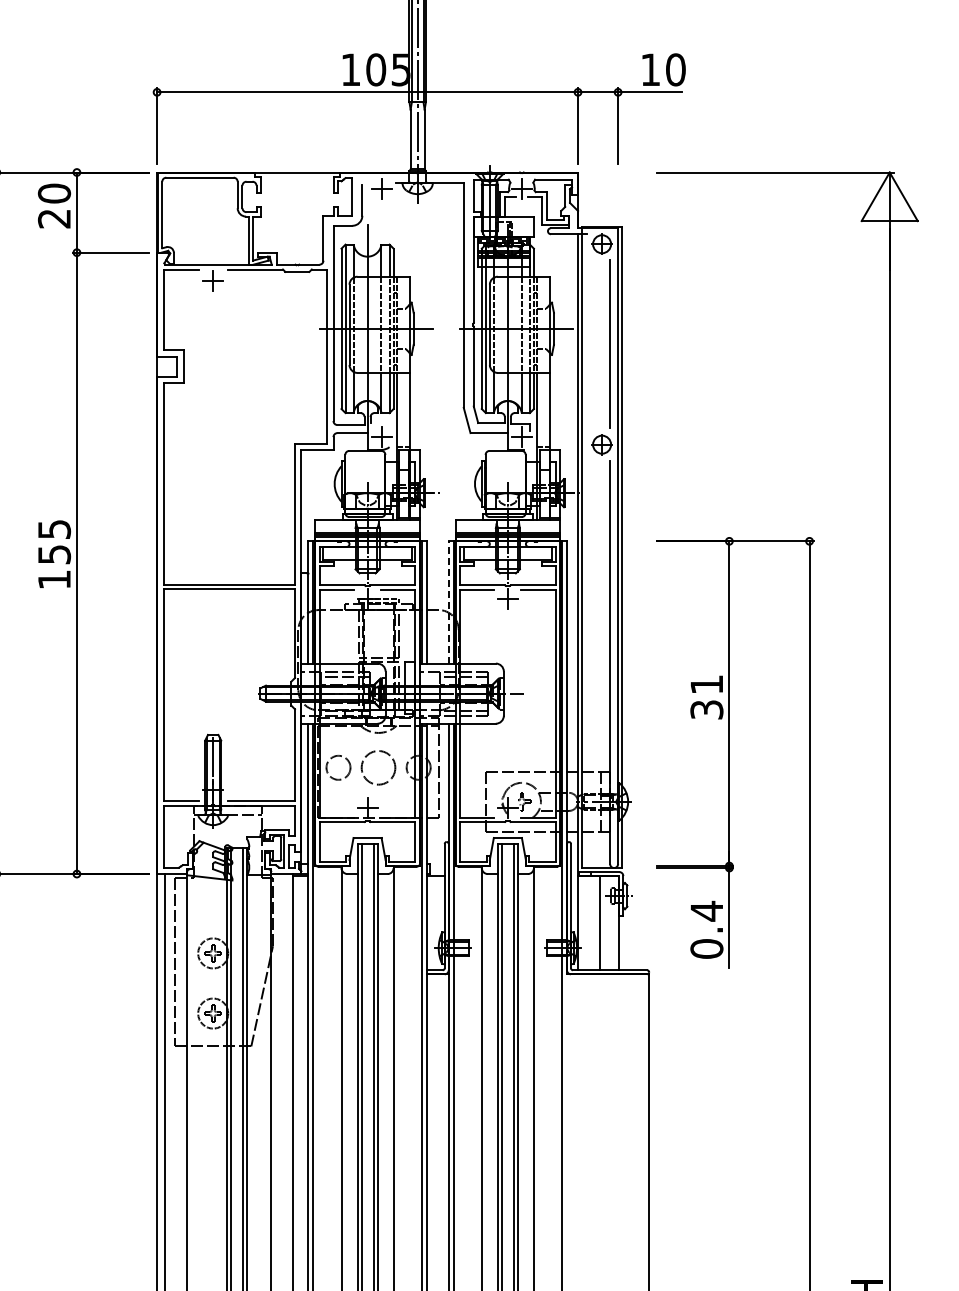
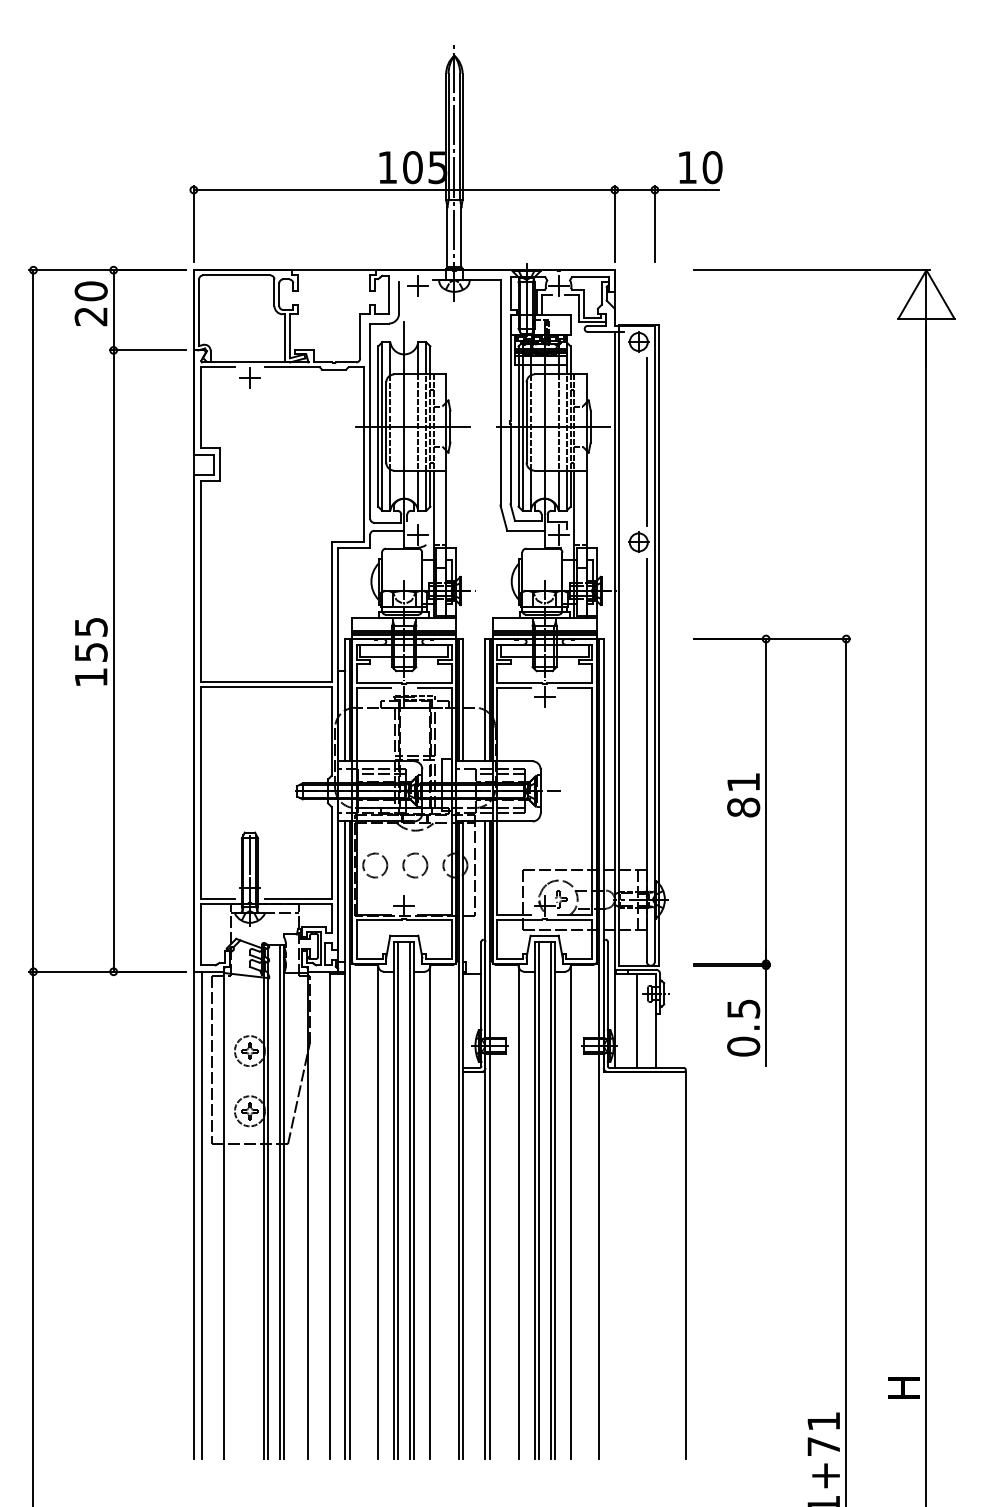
line: (448, 601) -> (485, 699), dashed -> solid
text: (706, 709) -> (743, 807), 31 -> 81
circle: (378, 767) -> (415, 865), size x0.71
text: (706, 910) -> (743, 1008), 0.4 -> 0.5

